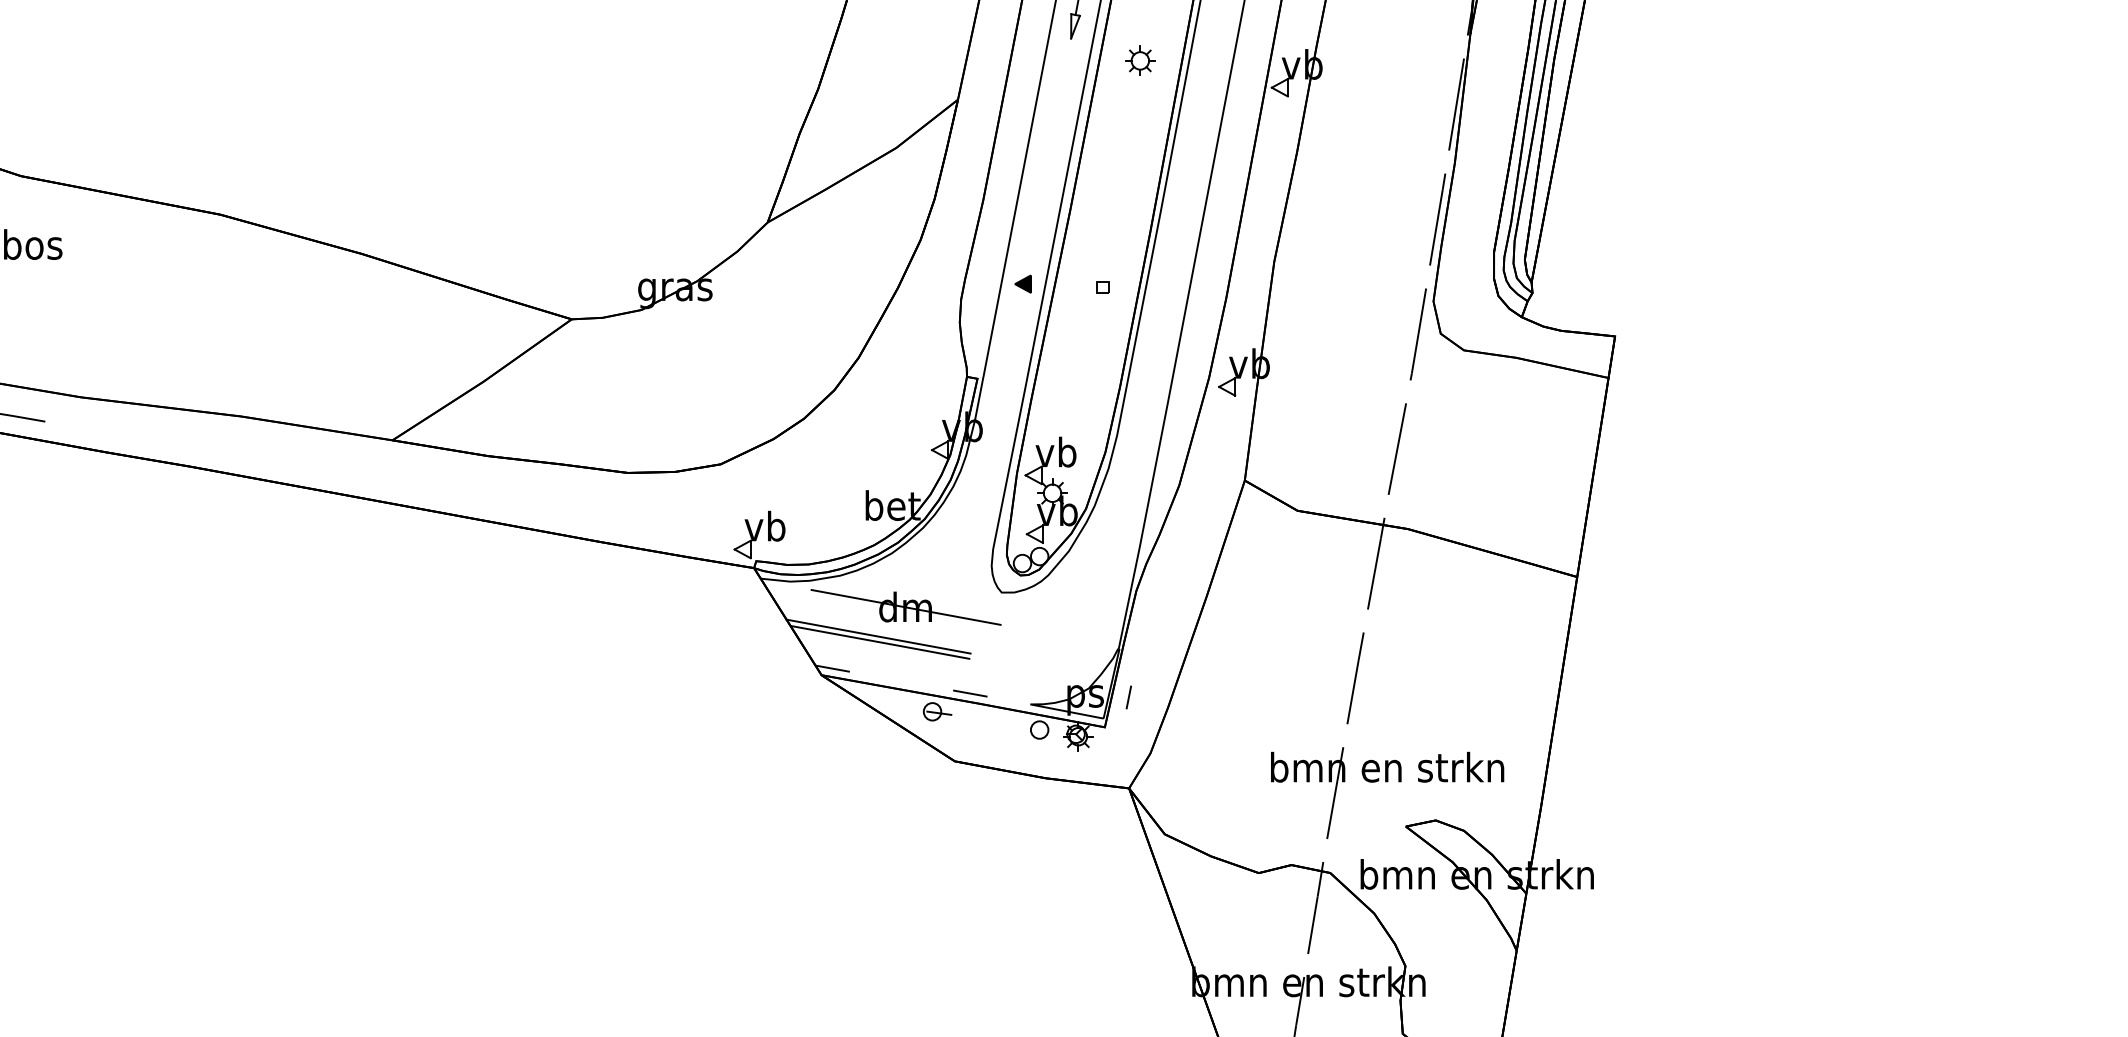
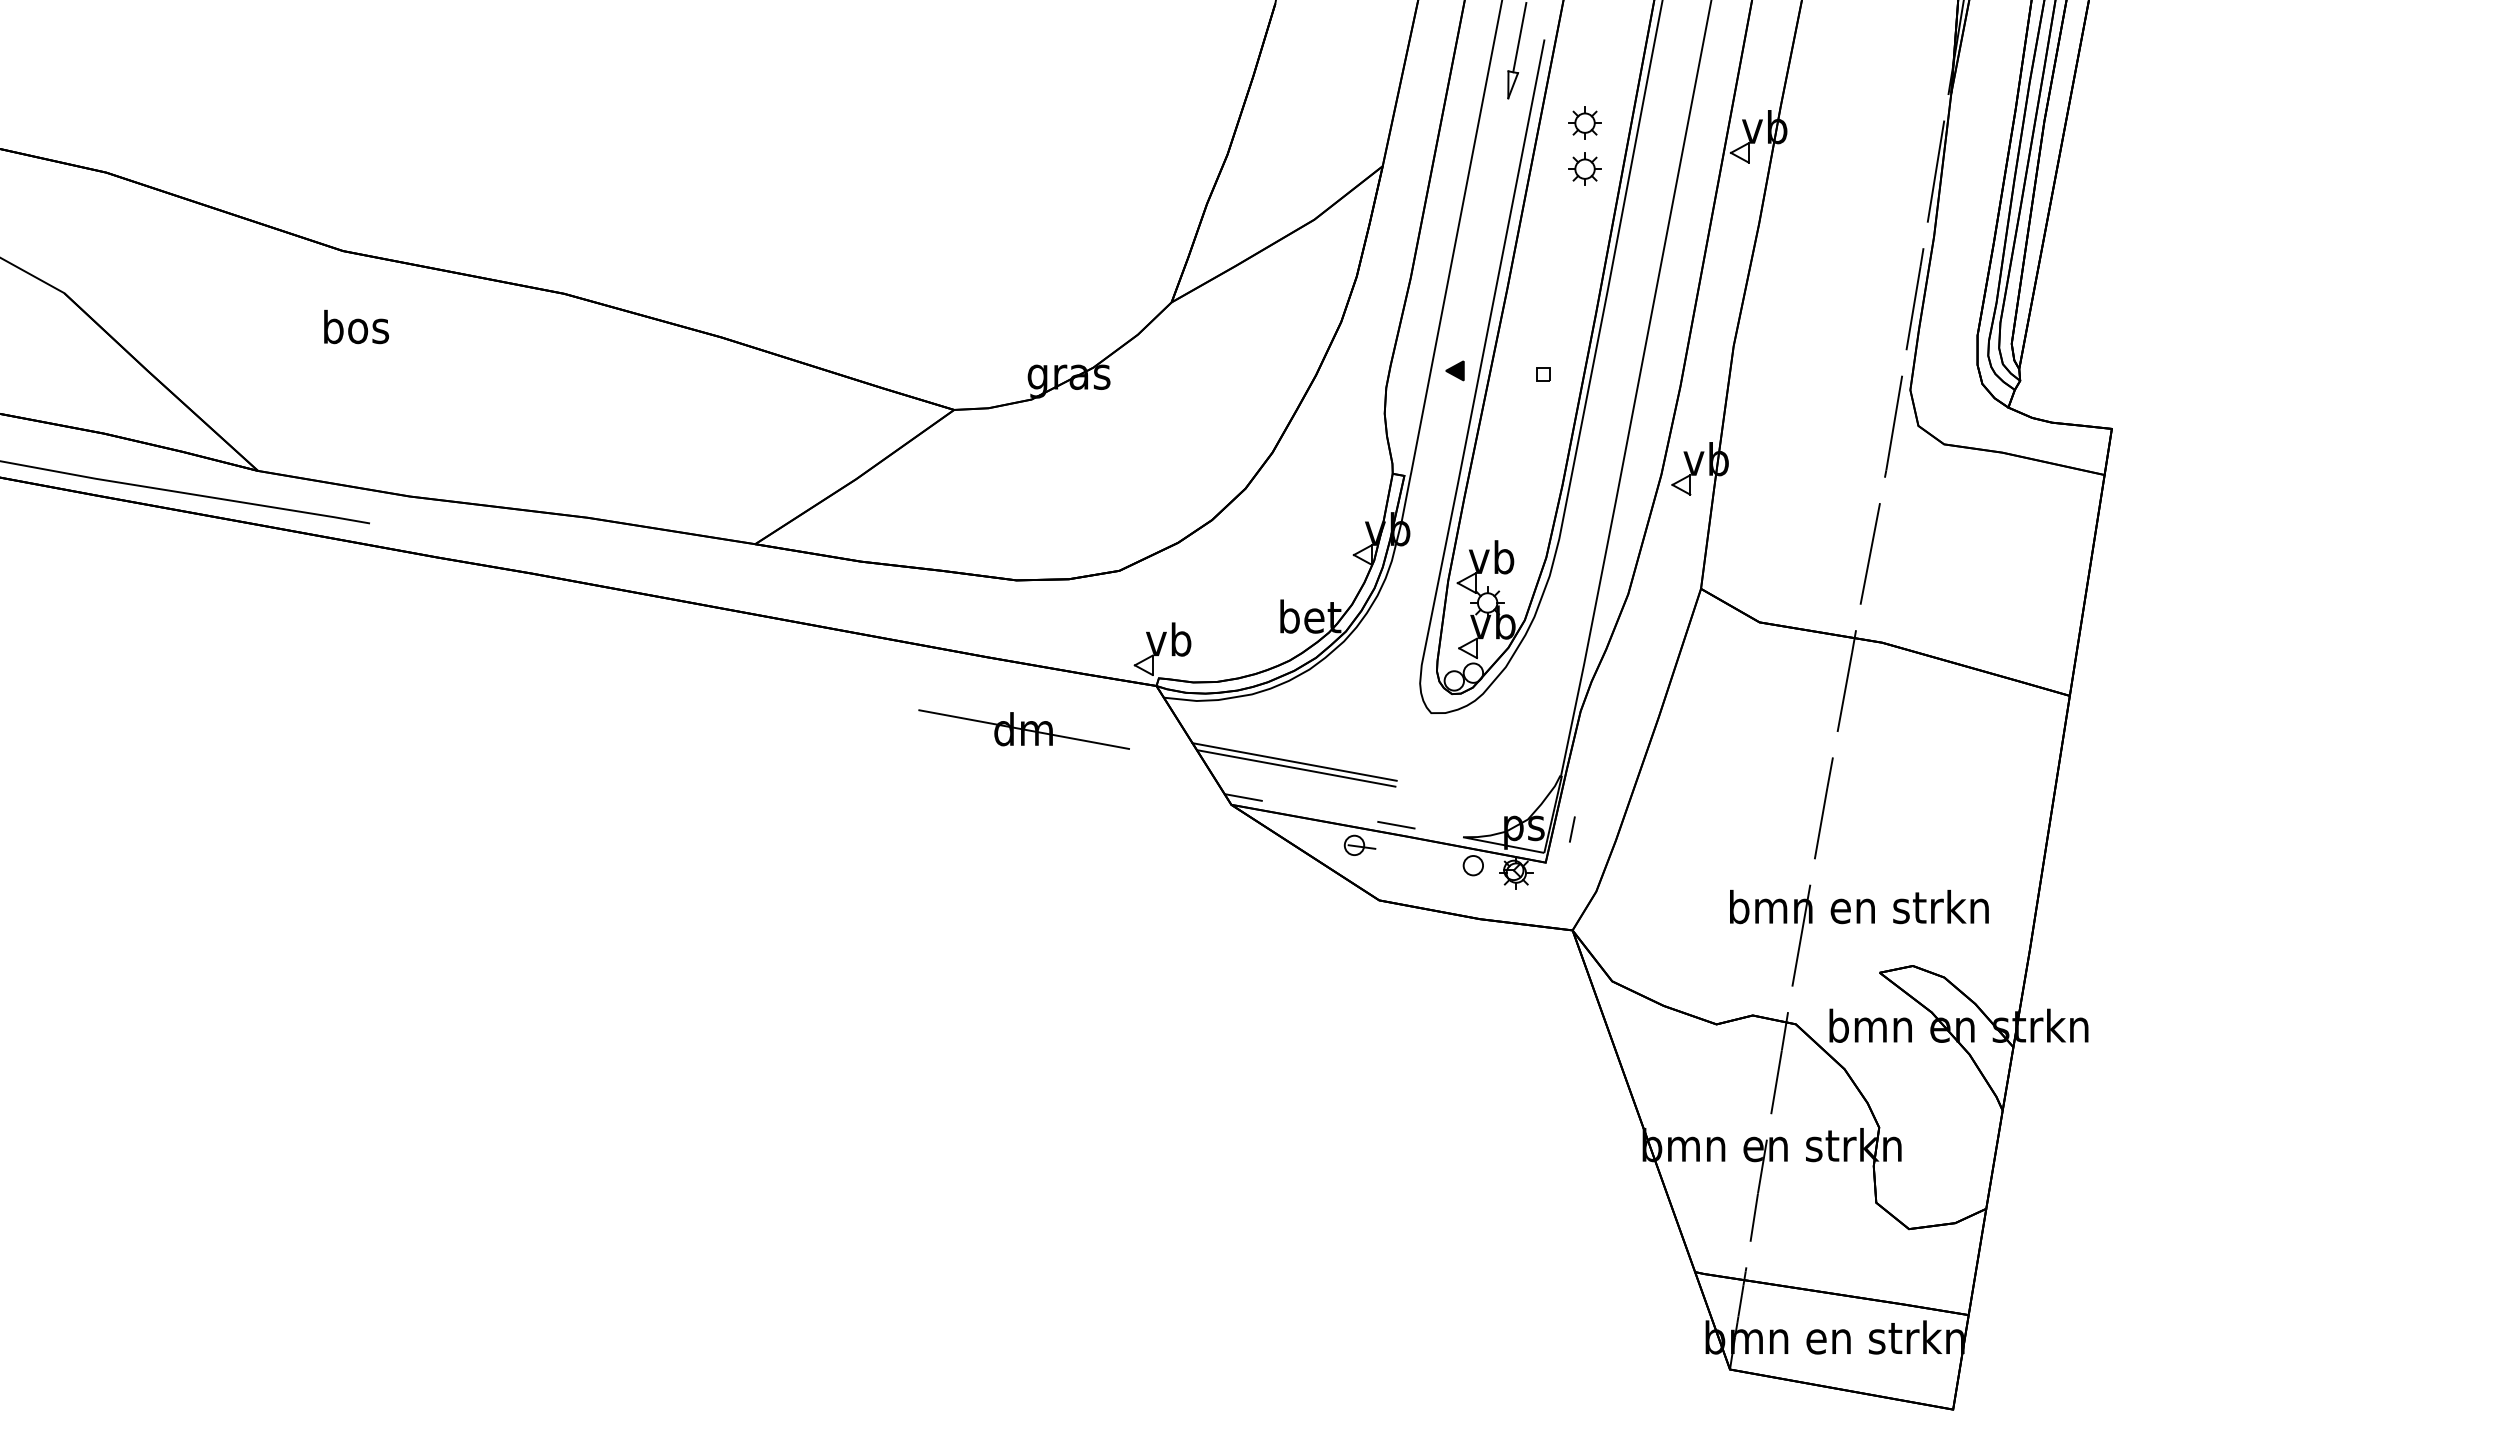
part: (1139, 101) -> (1584, 168), added
part: (905, 607) -> (1023, 729), moved

